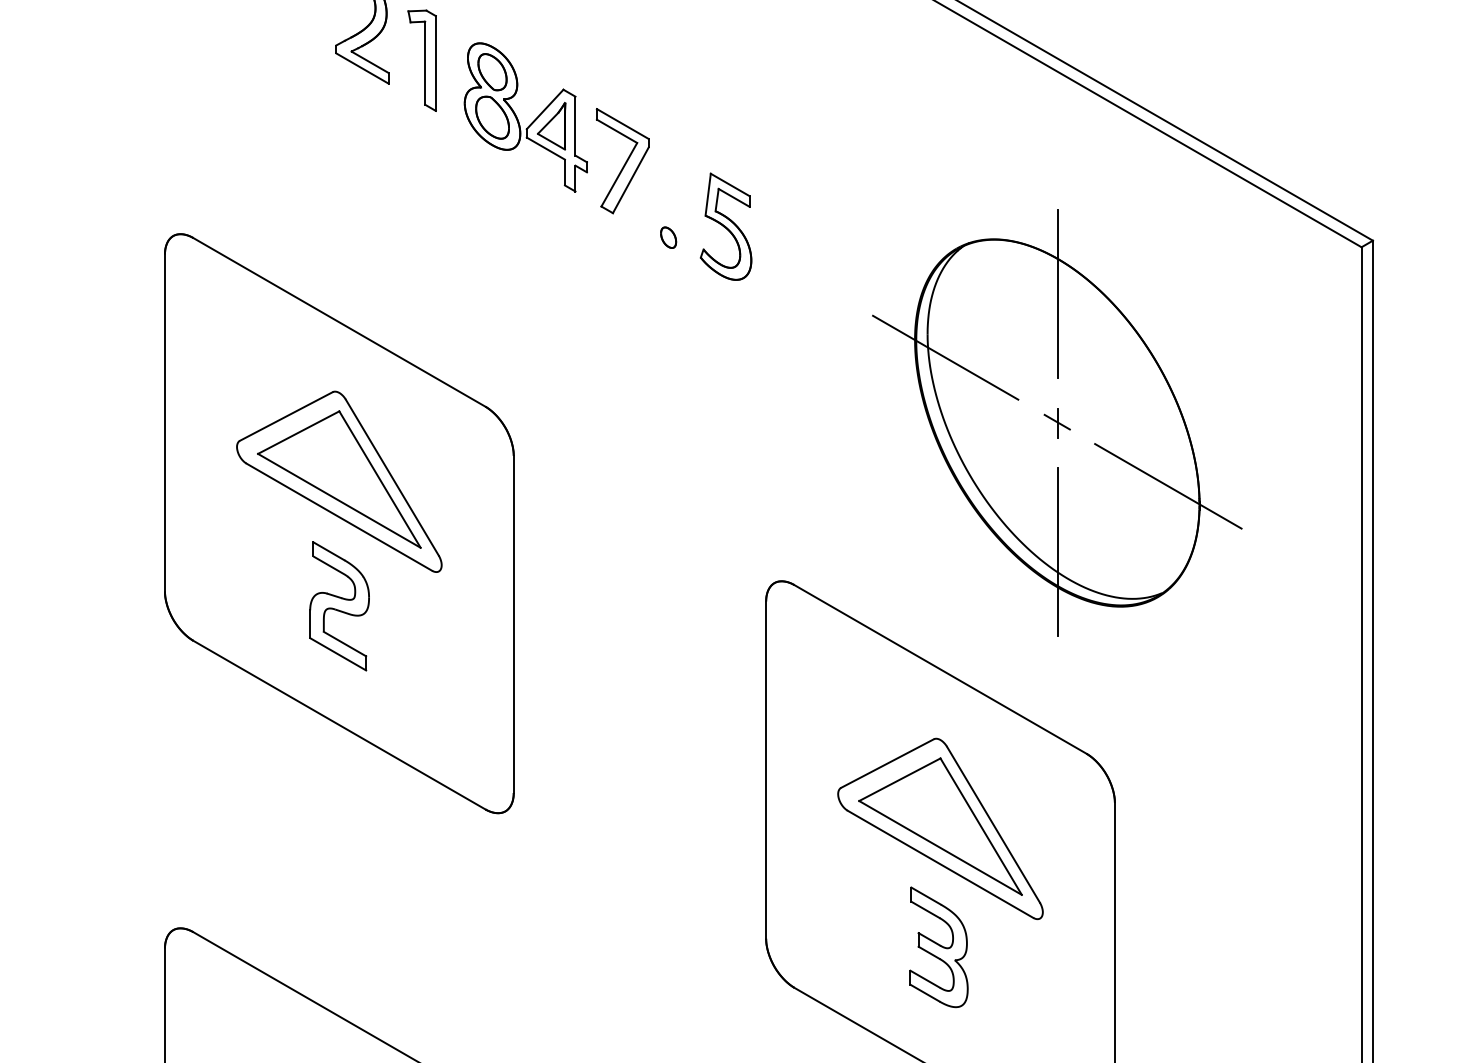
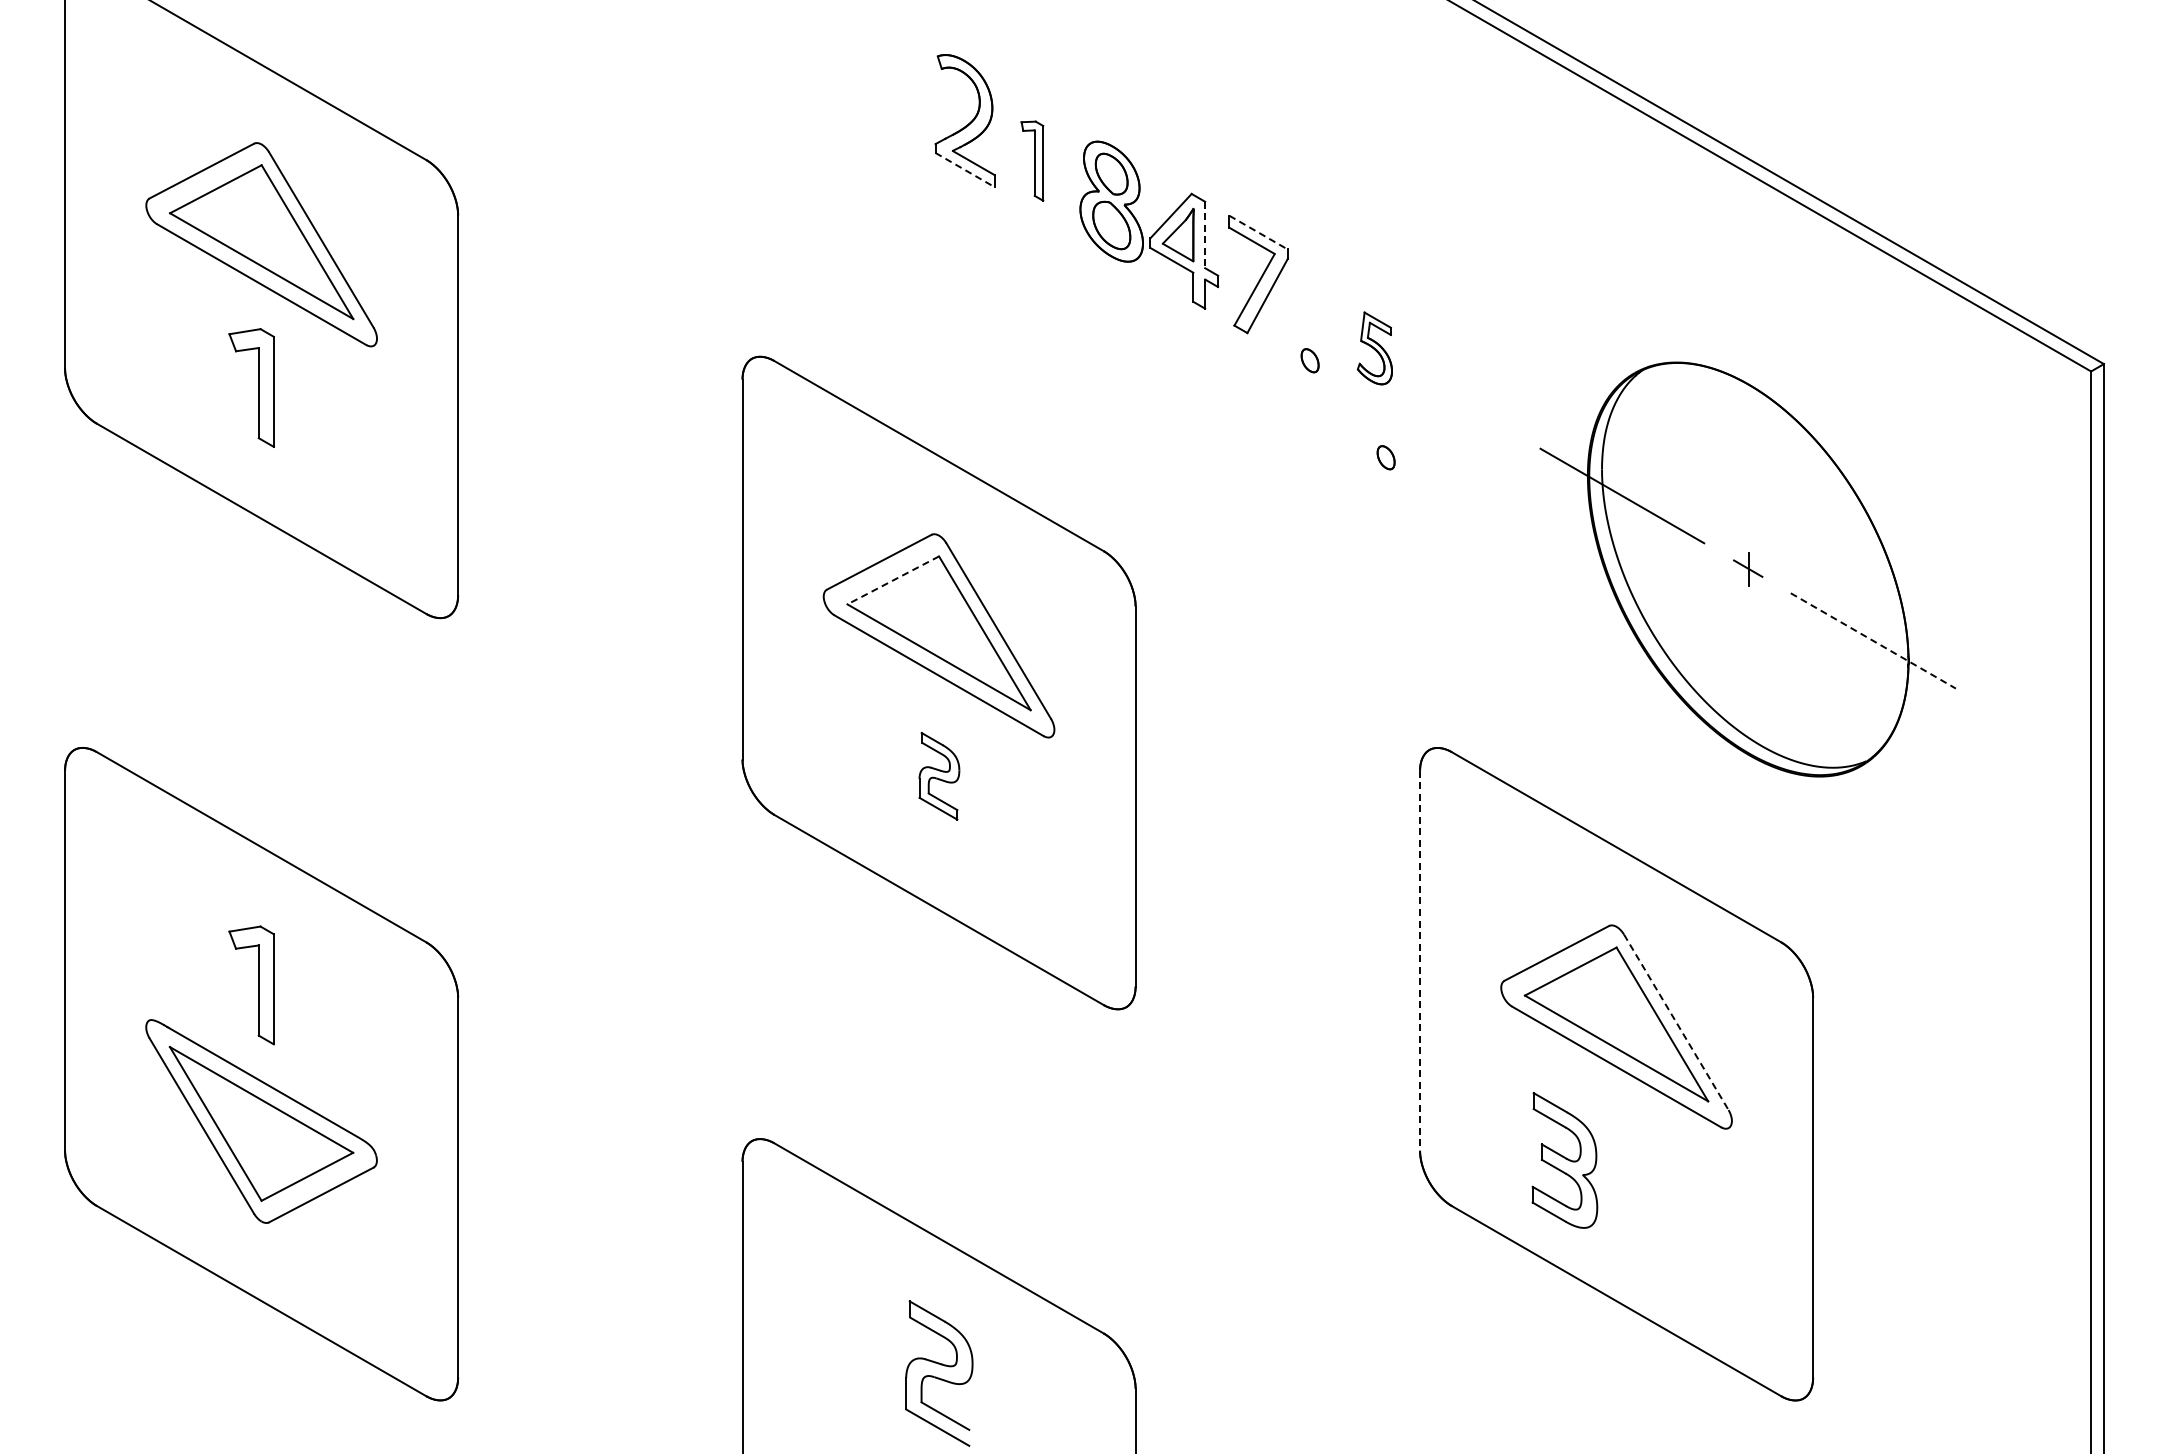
part: (422, 60) -> (1032, 160), size x0.7
line: (362, 68) -> (965, 170), solid -> dashed
line: (622, 123) -> (1258, 232), solid -> dashed
line: (575, 126) -> (1205, 235), solid -> dashed
part: (725, 226) -> (1374, 348), size x0.6
line: (1057, 294) -> (1748, 424), removed
part: (735, 323) -> (1385, 457), added
line: (298, 432) -> (893, 580), solid -> dashed
line: (1168, 486) -> (1873, 641), solid -> dashed
line: (1057, 551) -> (1748, 714), removed
part: (339, 606) -> (939, 776), size x0.6
line: (766, 770) -> (1420, 961), solid -> dashed
line: (993, 824) -> (1676, 1022), solid -> dashed
part: (938, 947) -> (1564, 1160), moved

